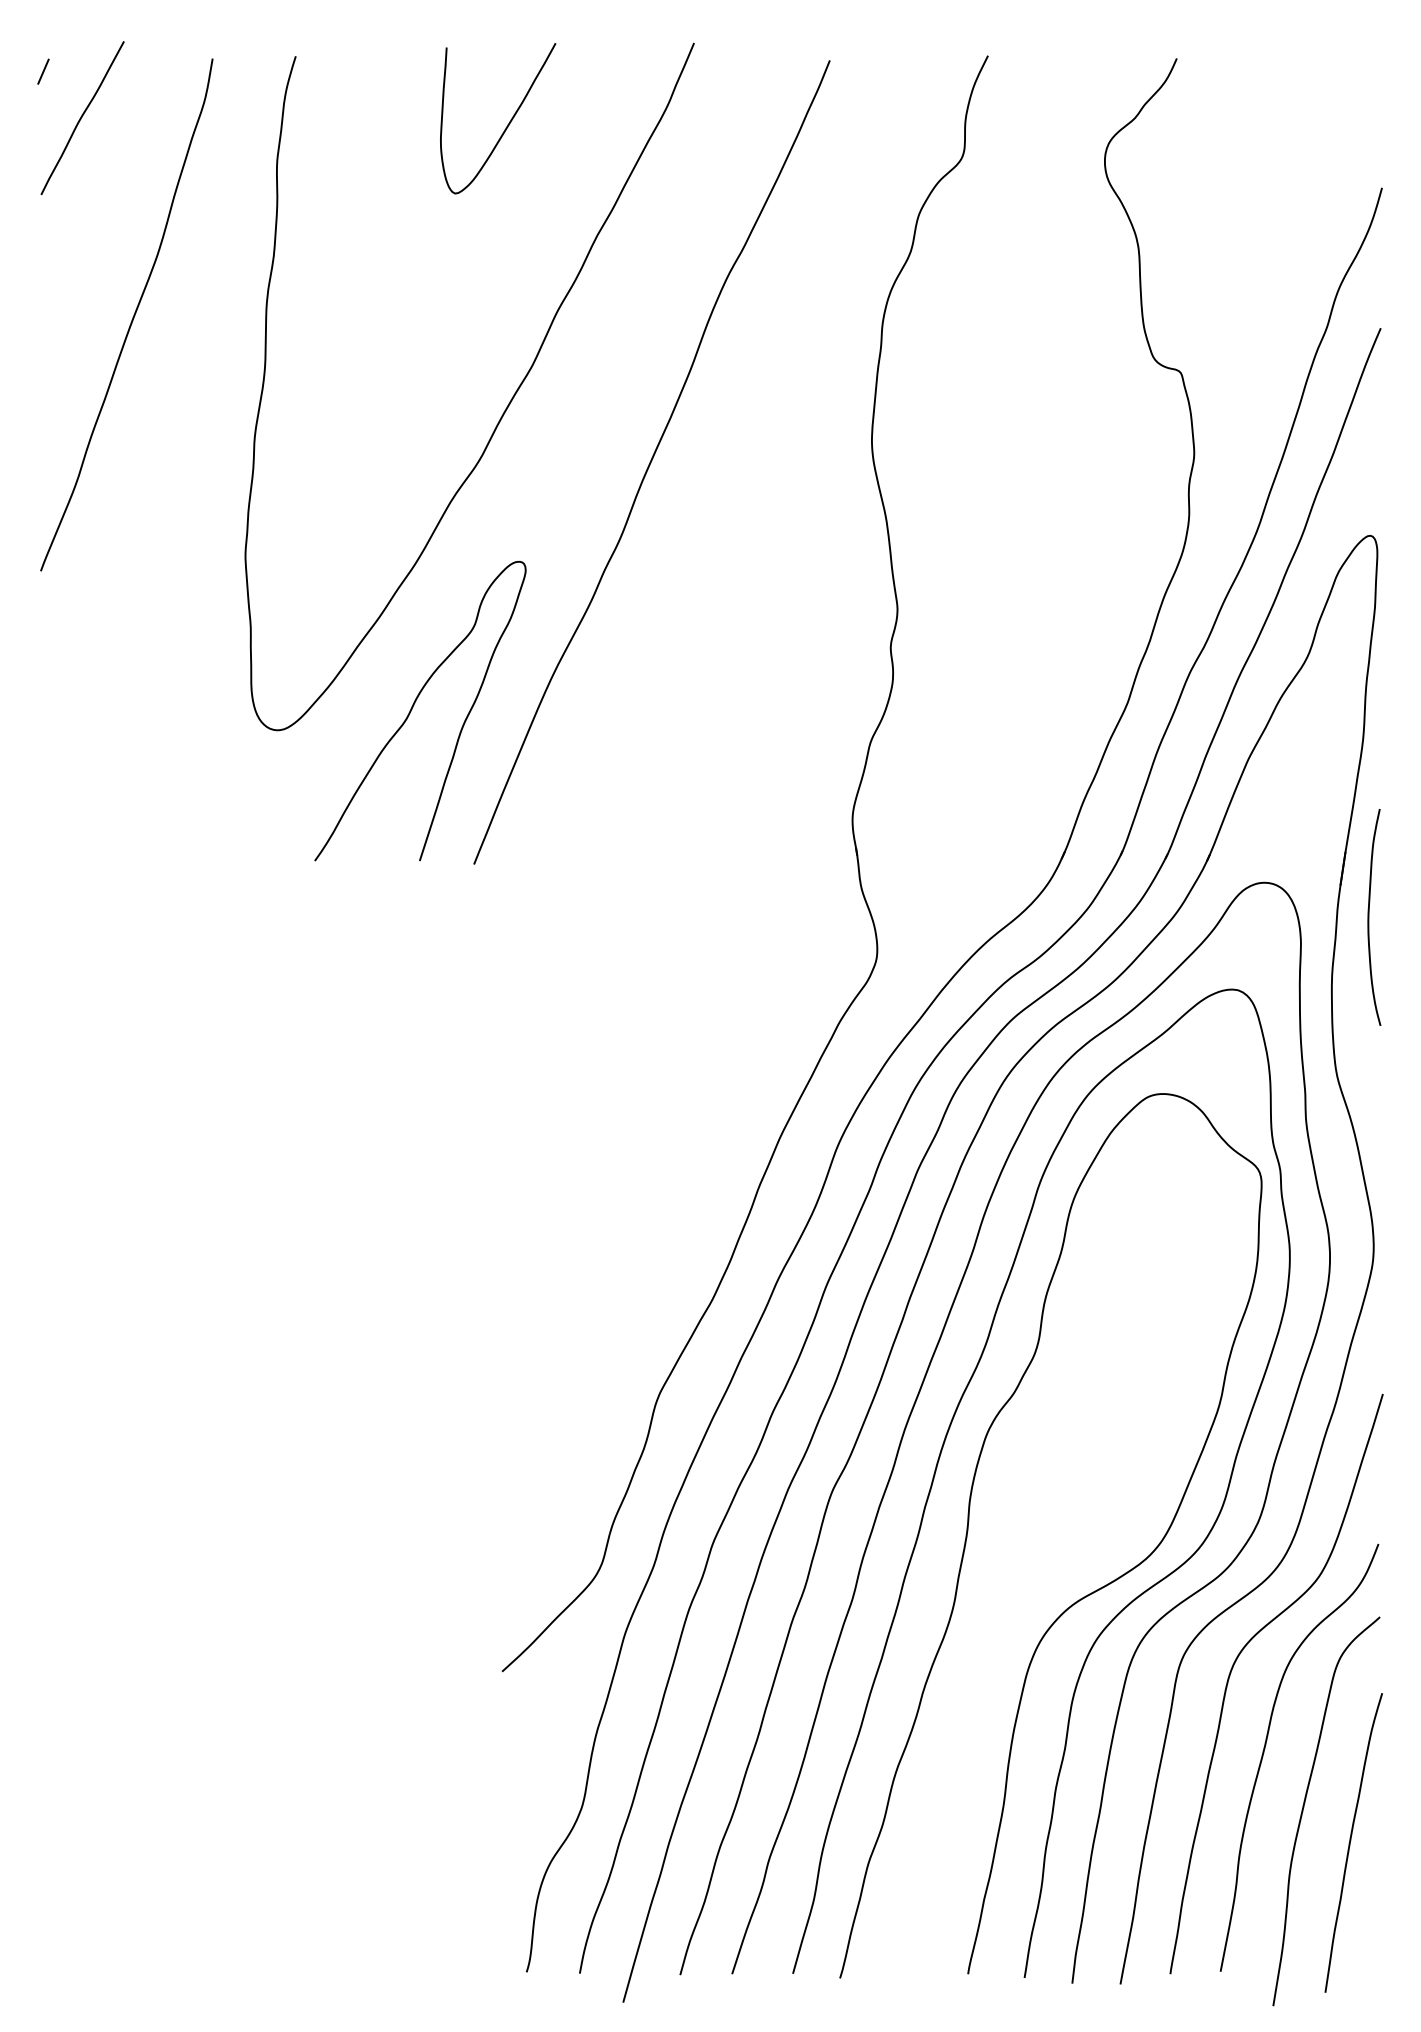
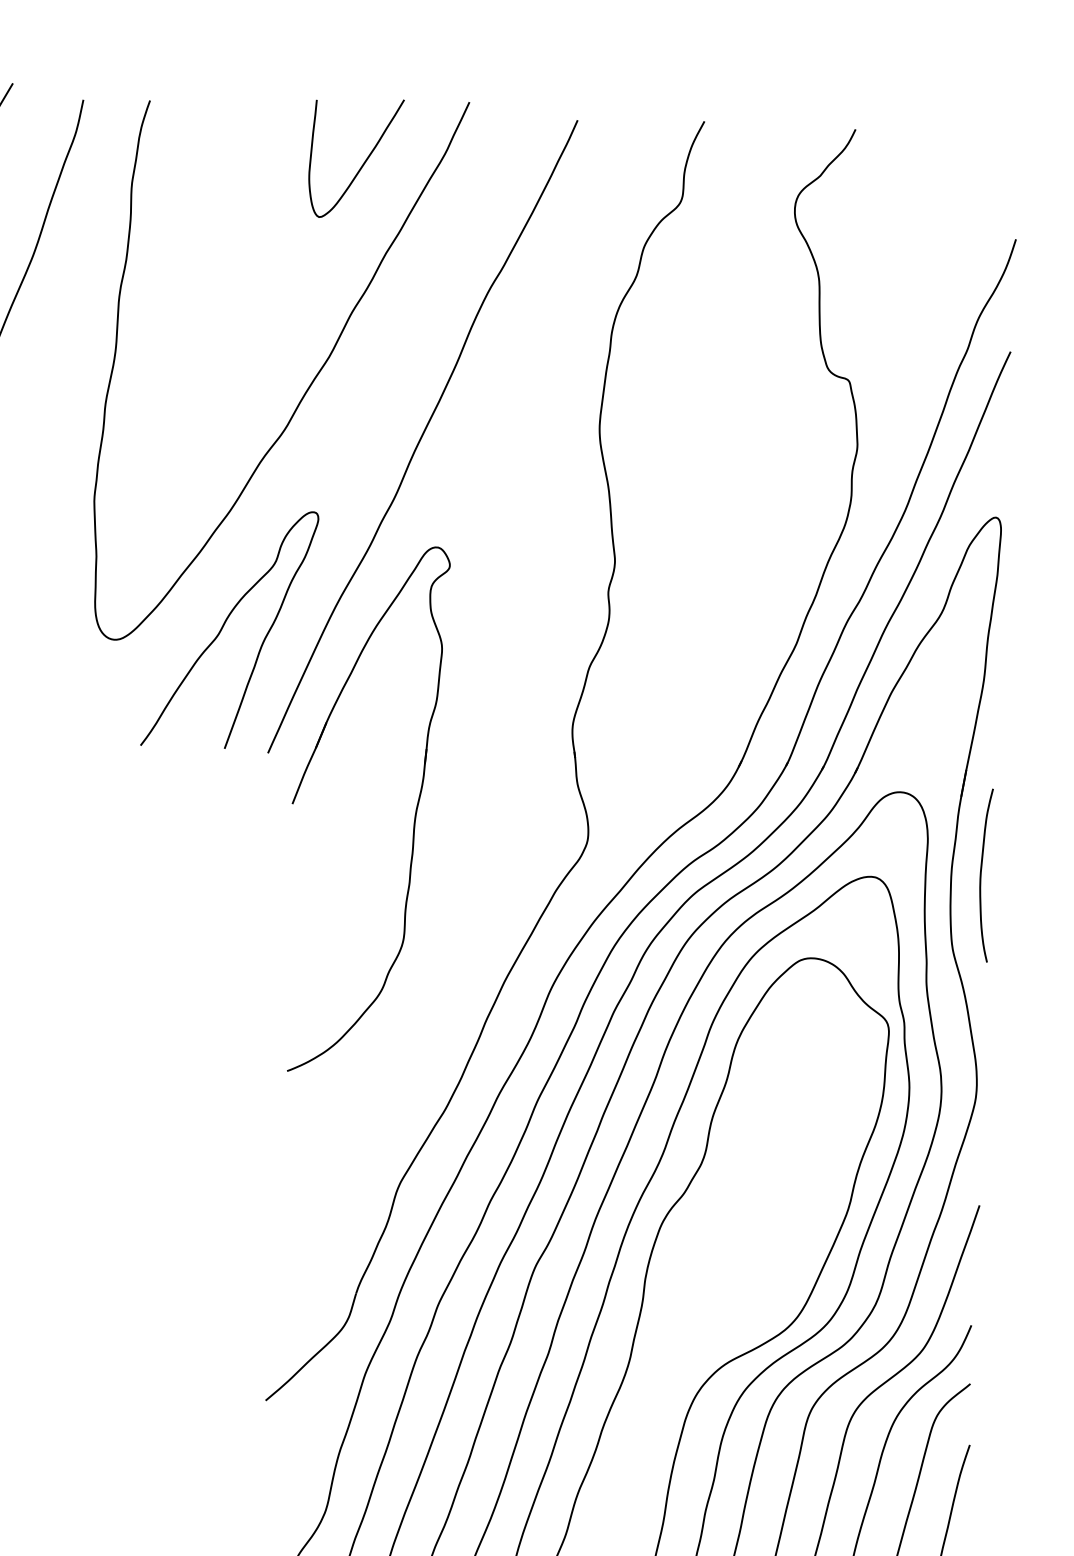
curve: (507, 124) -> (363, 163), moved
curve: (1369, 917) -> (981, 875), moved
part: (659, 938) -> (414, 818), added

